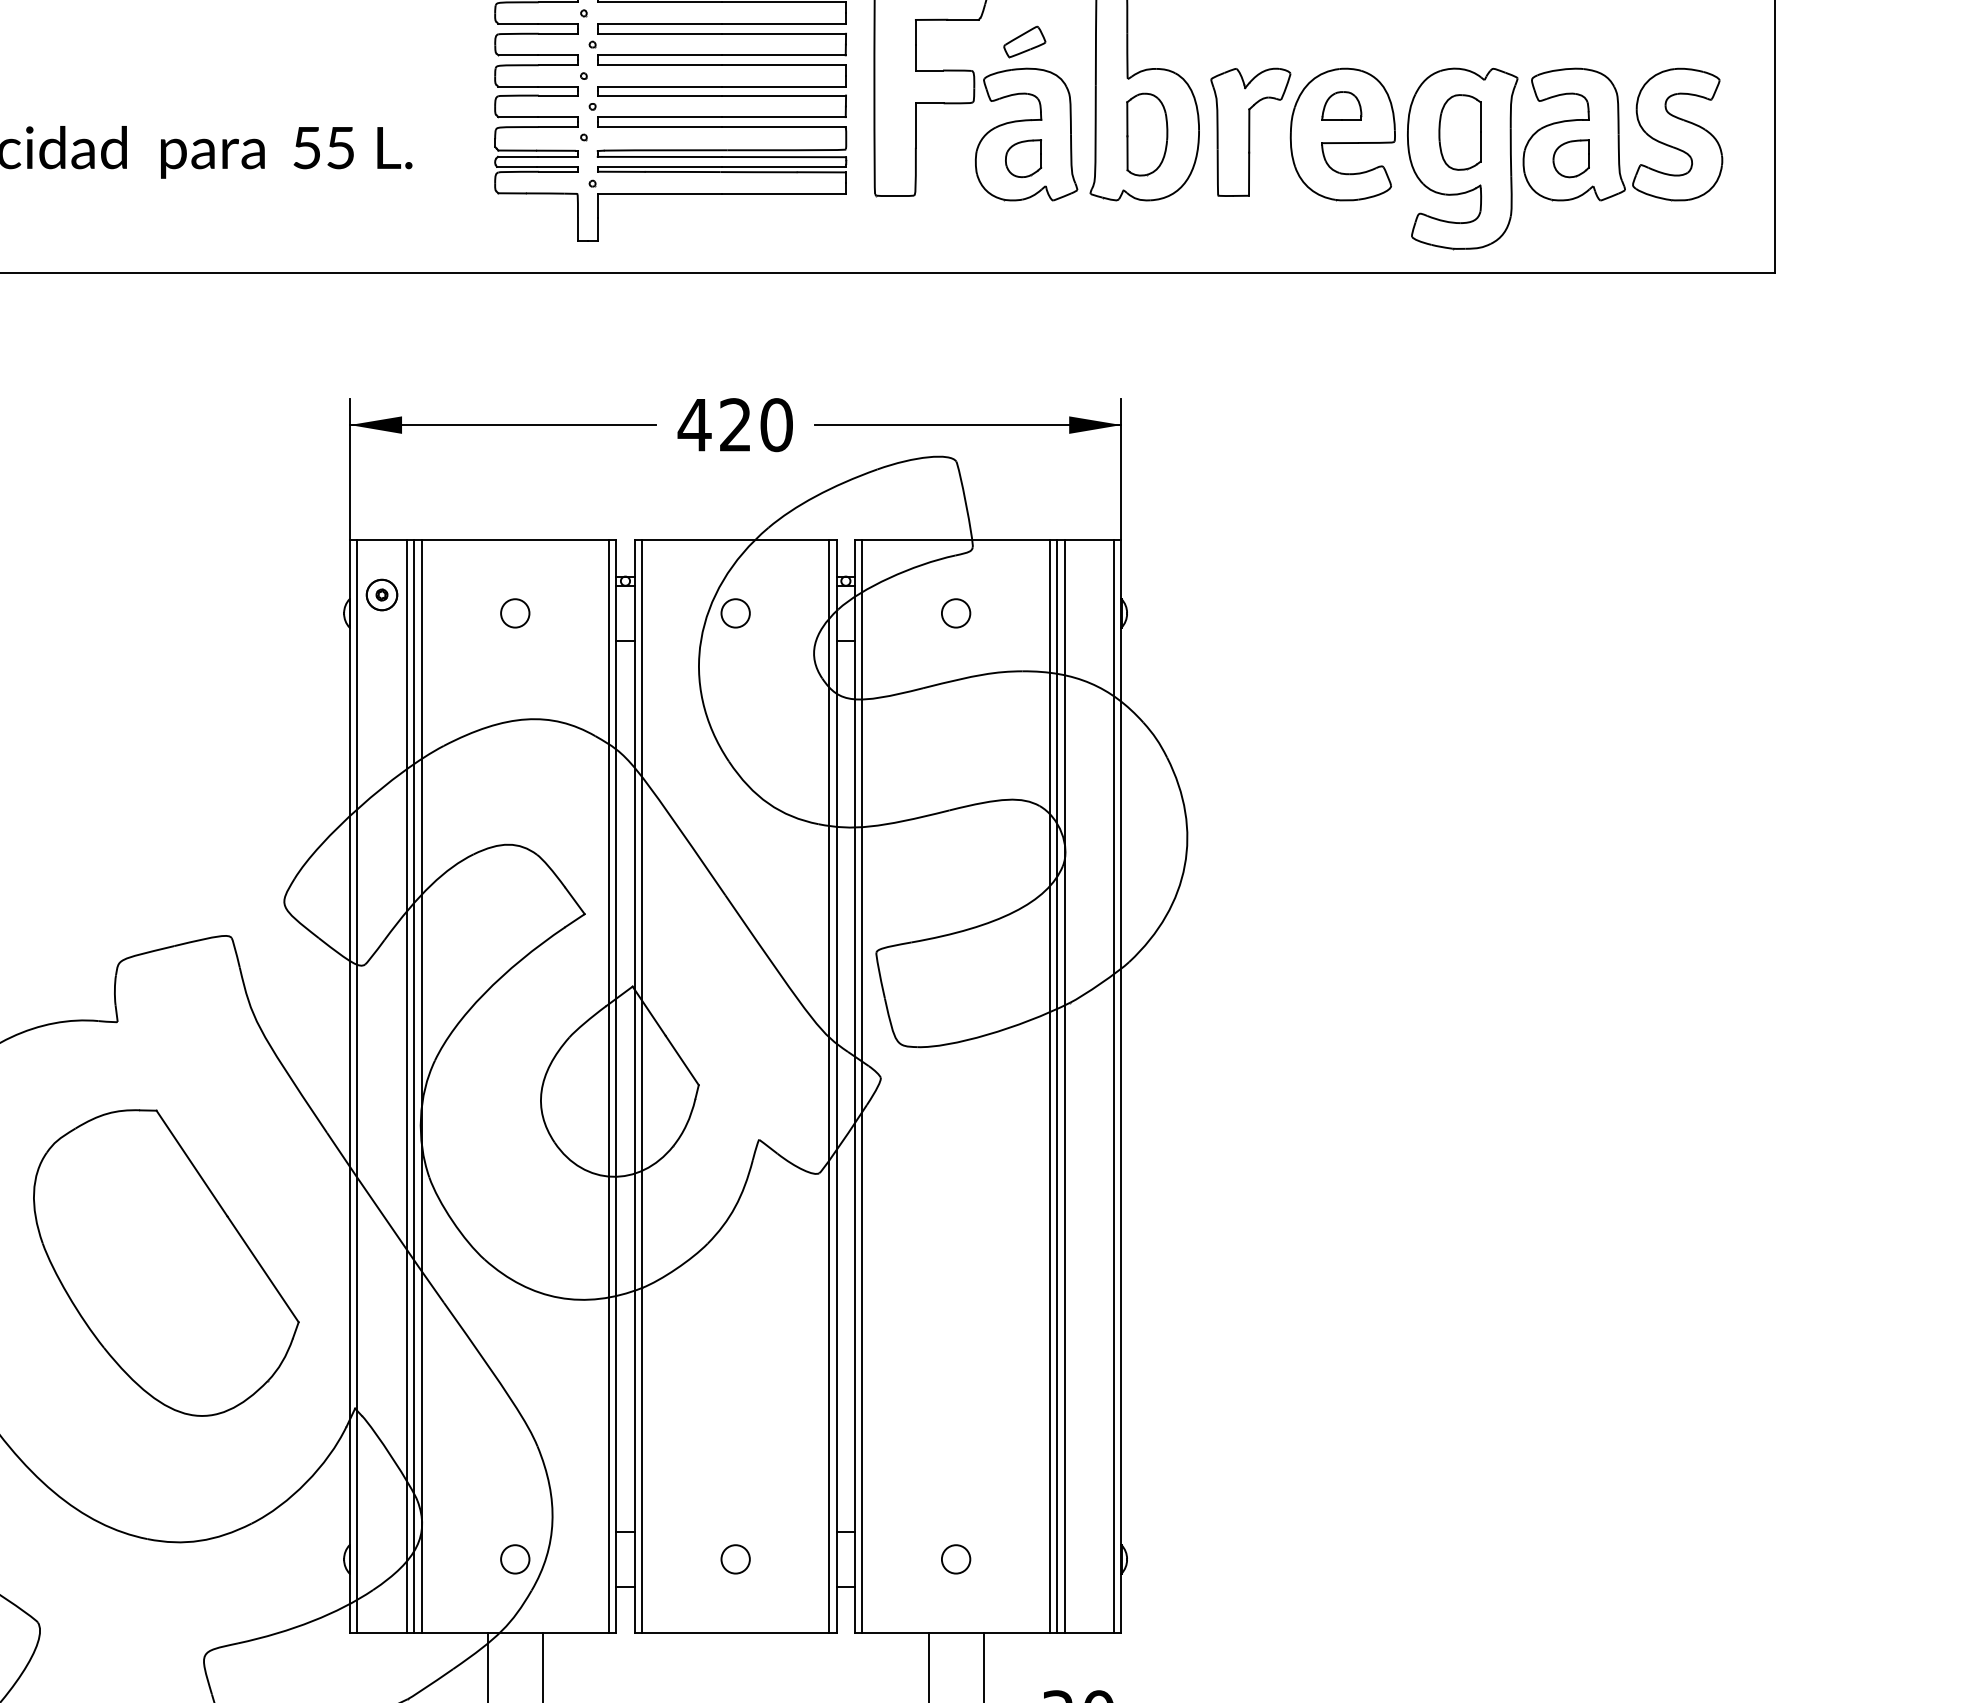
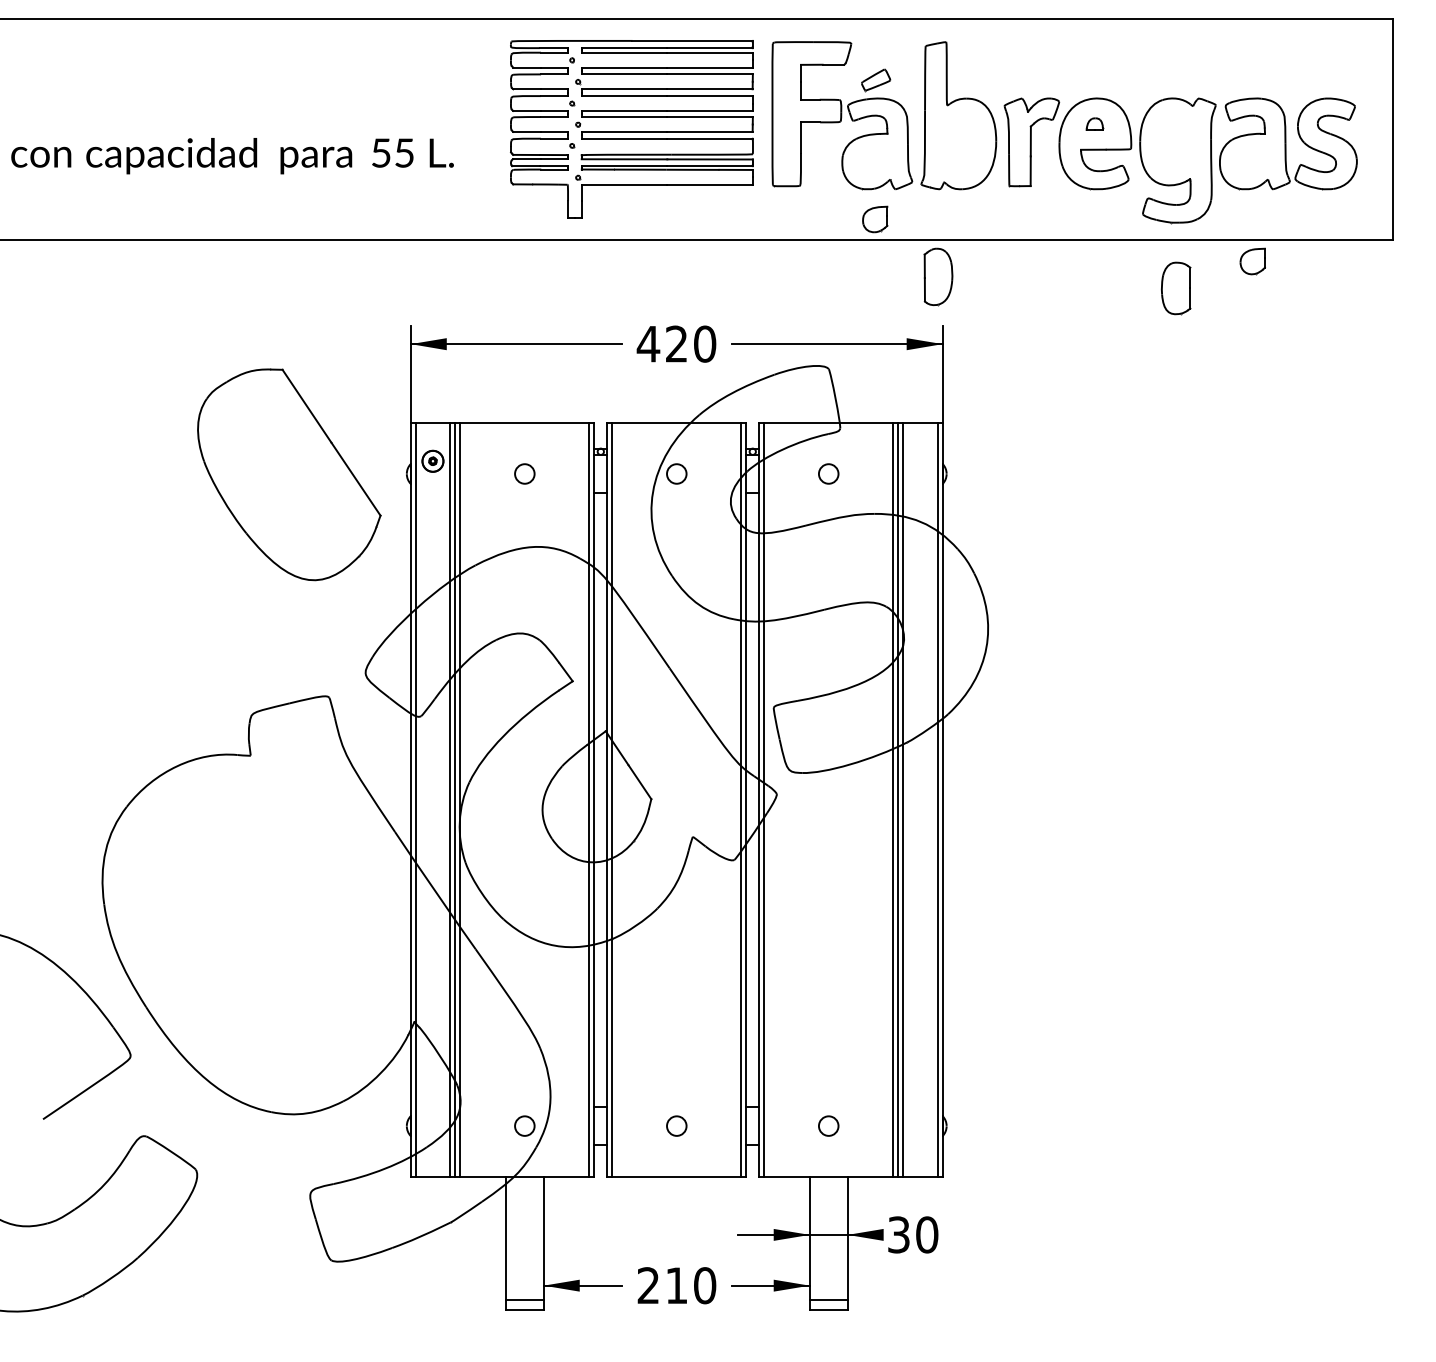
part: (1341, 104) -> (1094, 123), size x0.6
part: (1460, 132) -> (1176, 288), moved
part: (1147, 134) -> (938, 276), moved
part: (1023, 158) -> (875, 219), moved
part: (1570, 158) -> (1252, 261), moved
part: (166, 1262) -> (289, 474), moved

